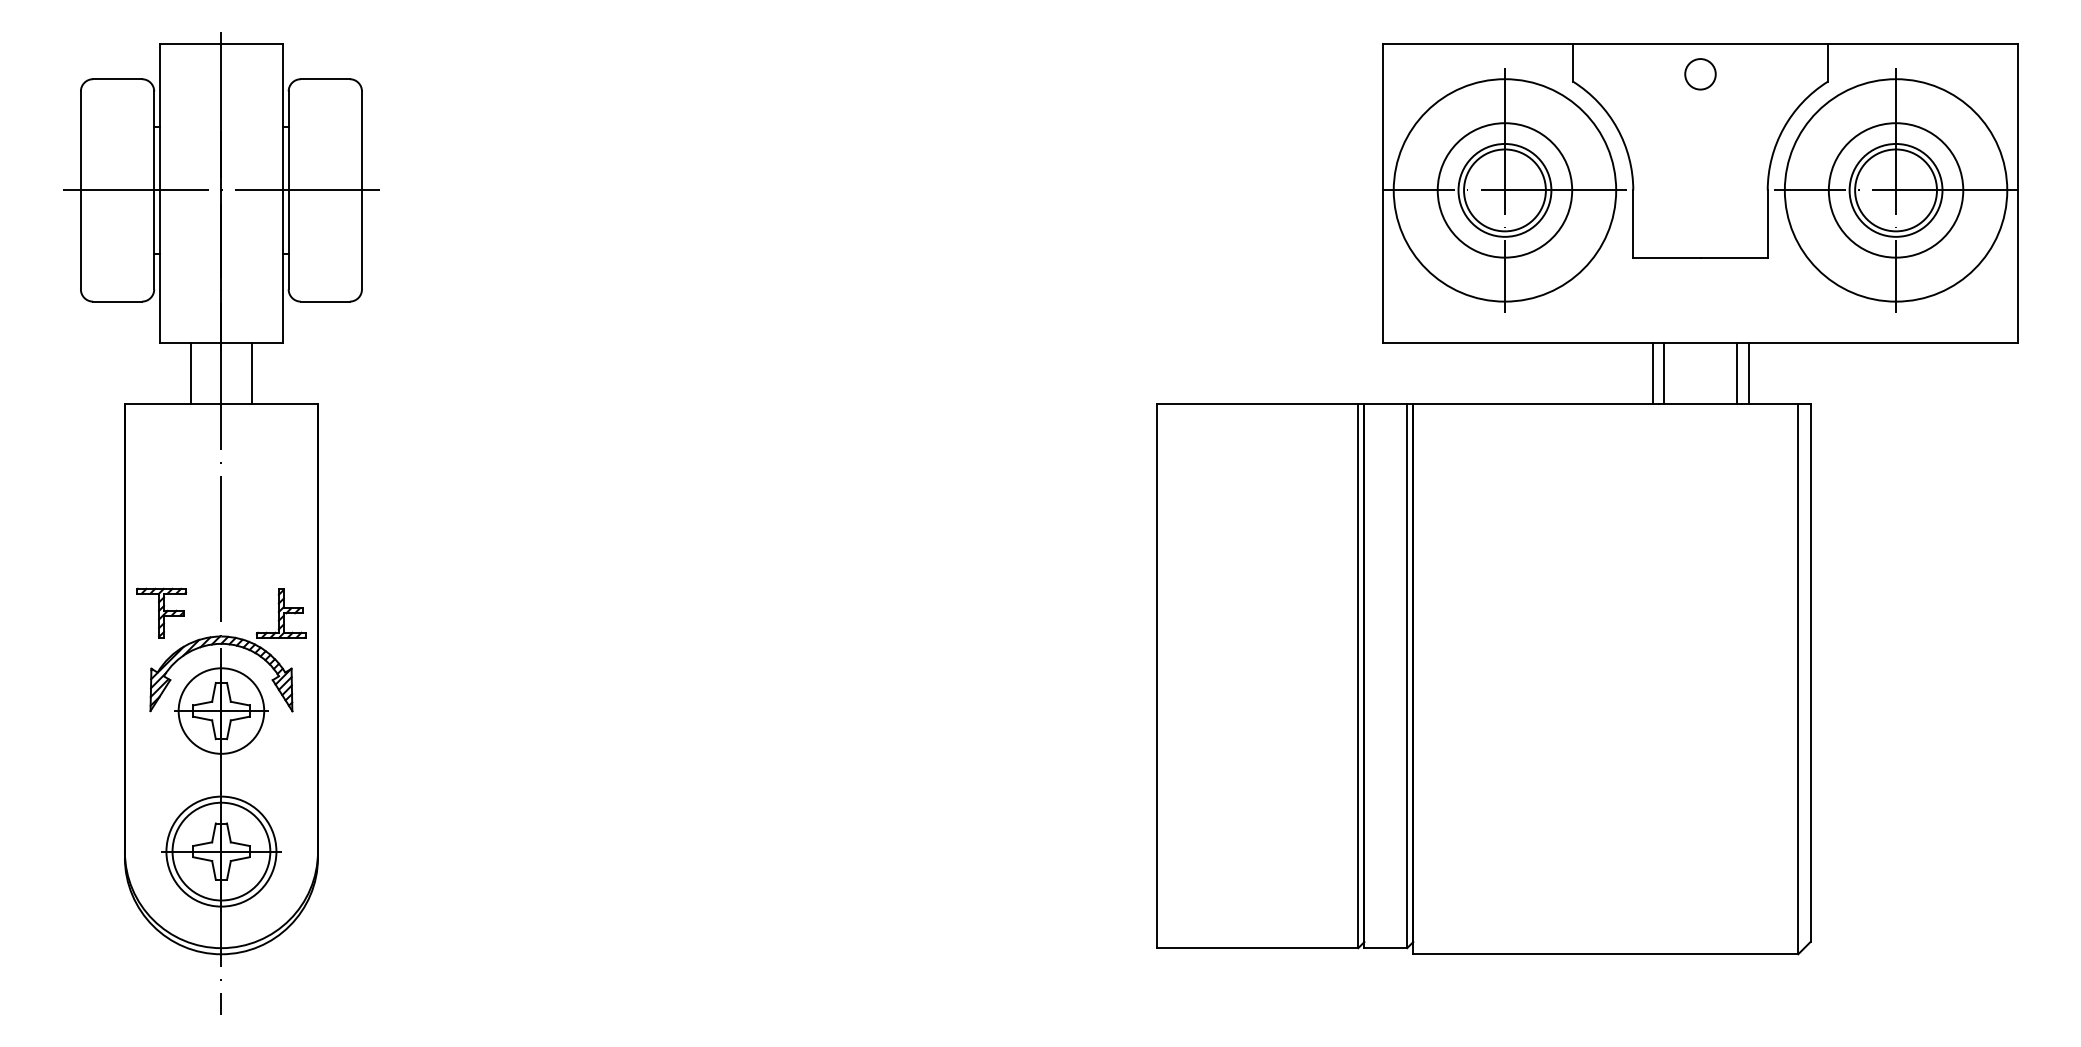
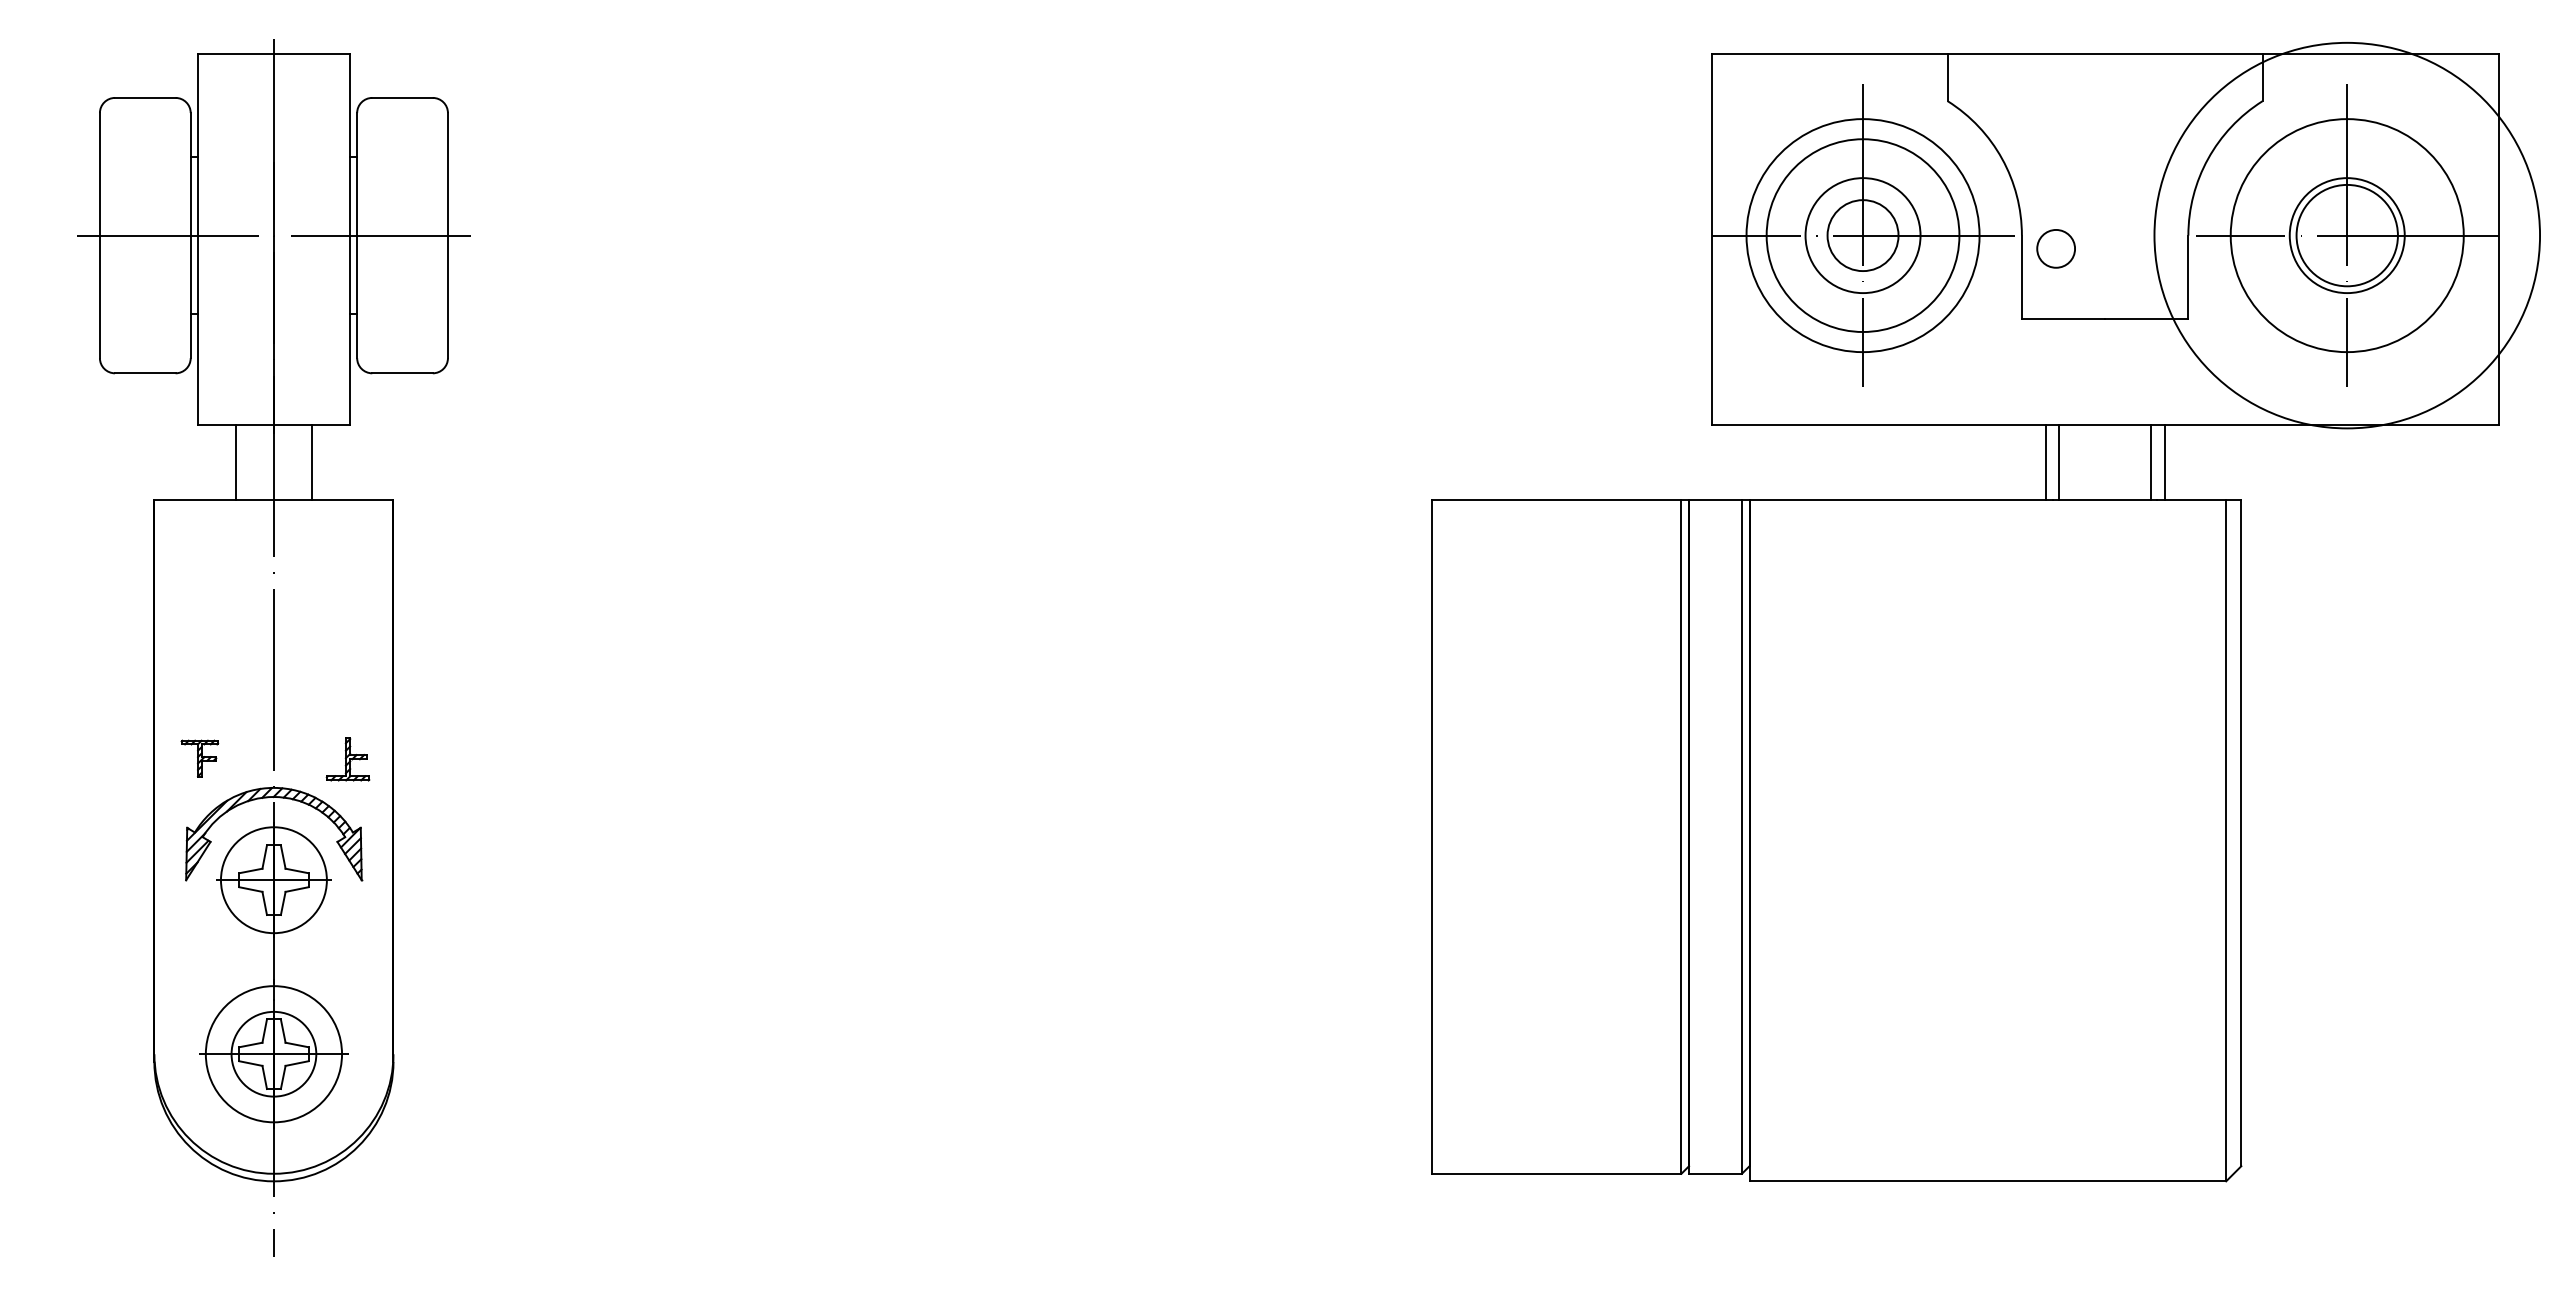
circle: (1699, 74) -> (2055, 248), moved
circle: (1504, 190) -> (1862, 235), size x0.7
circle: (1504, 190) -> (1862, 235), size x0.7
circle: (1504, 190) -> (1862, 235), size x1.4
circle: (1895, 190) -> (2346, 235), size x1.4
circle: (1896, 190) -> (2347, 235), size x1.4
part: (161, 612) -> (199, 758), size x0.6
part: (280, 613) -> (347, 759), size x0.7
circle: (221, 851) -> (273, 1053), size x0.7

